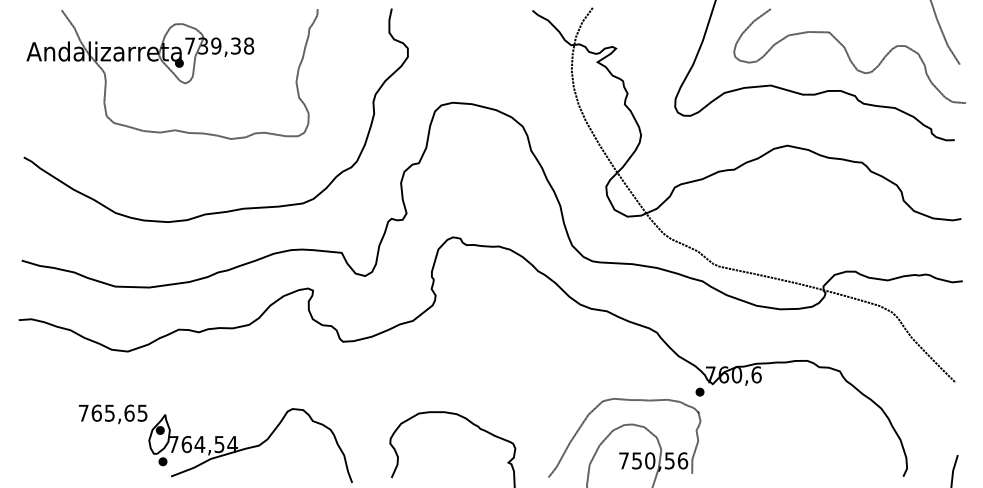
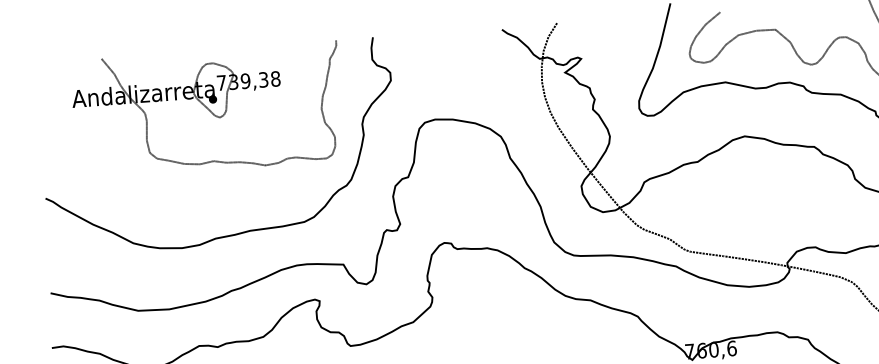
part: (172, 74) -> (207, 110), moved

